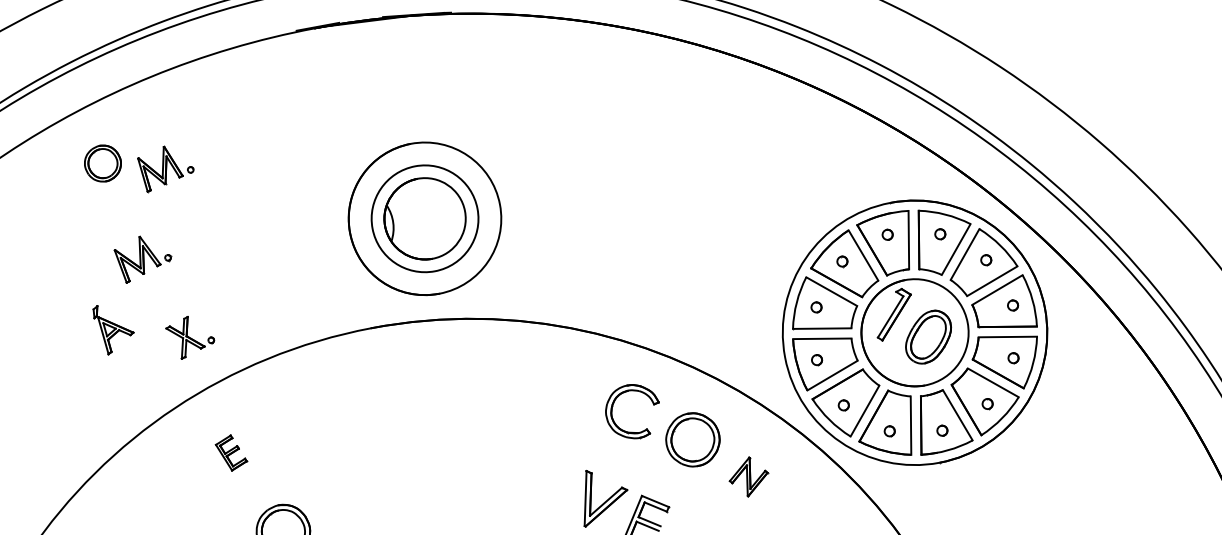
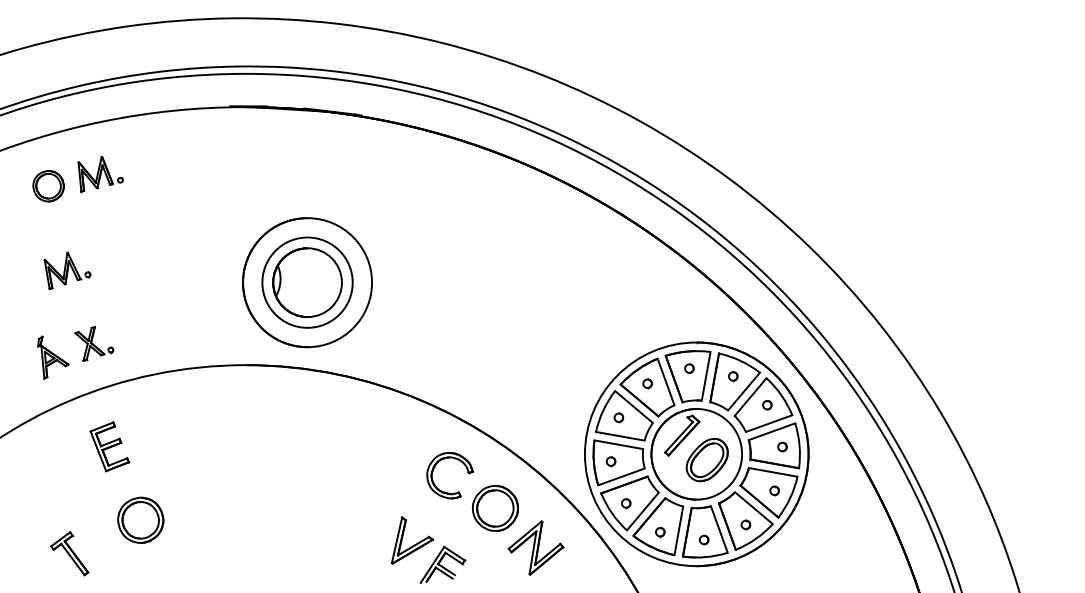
part: (166, 167) -> (100, 174), moved
part: (114, 327) -> (53, 357), moved
part: (230, 452) -> (109, 446), size x1.67
part: (748, 476) -> (535, 547), size x1.67

